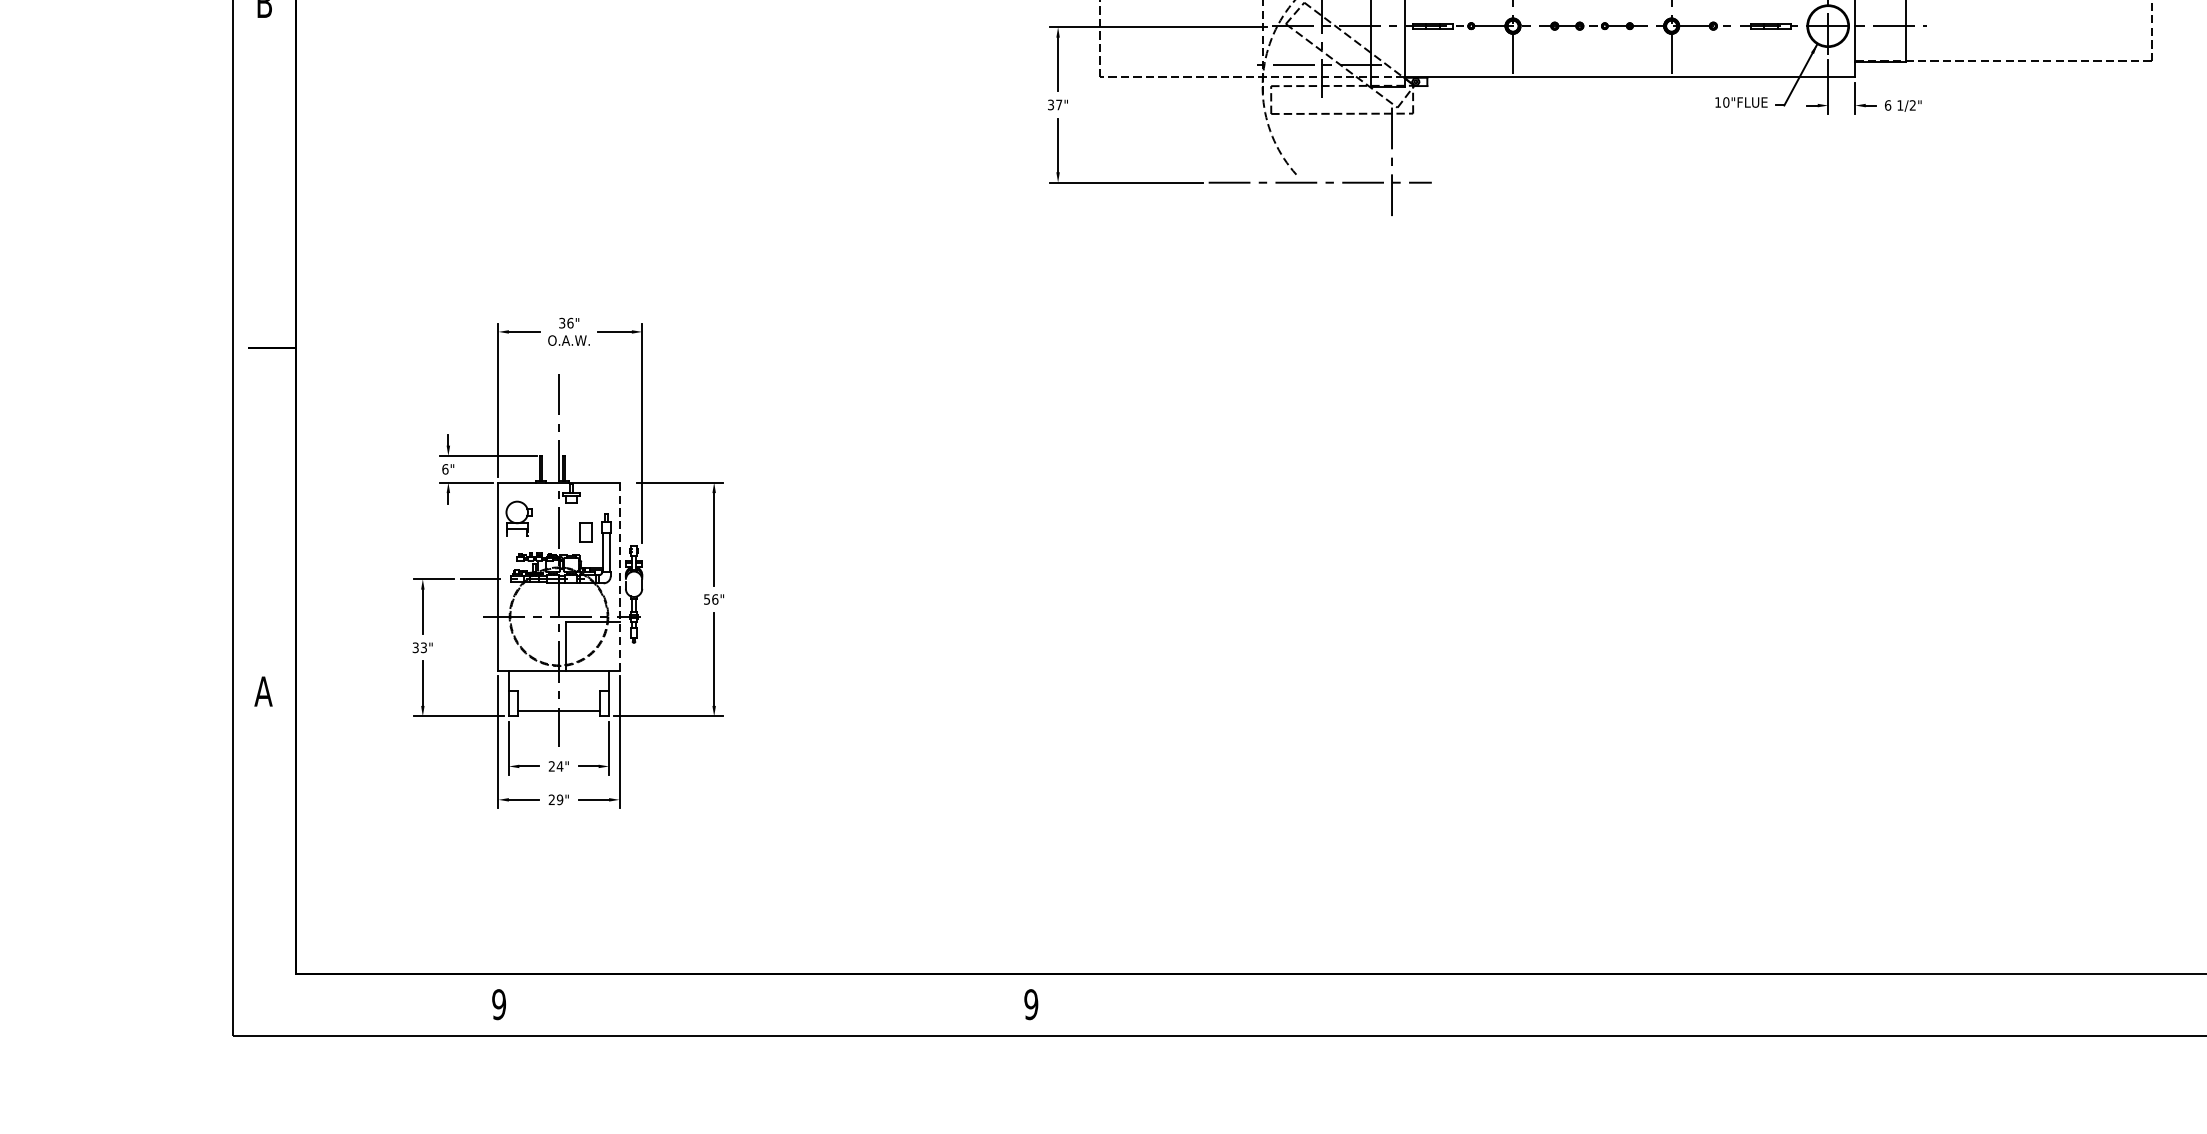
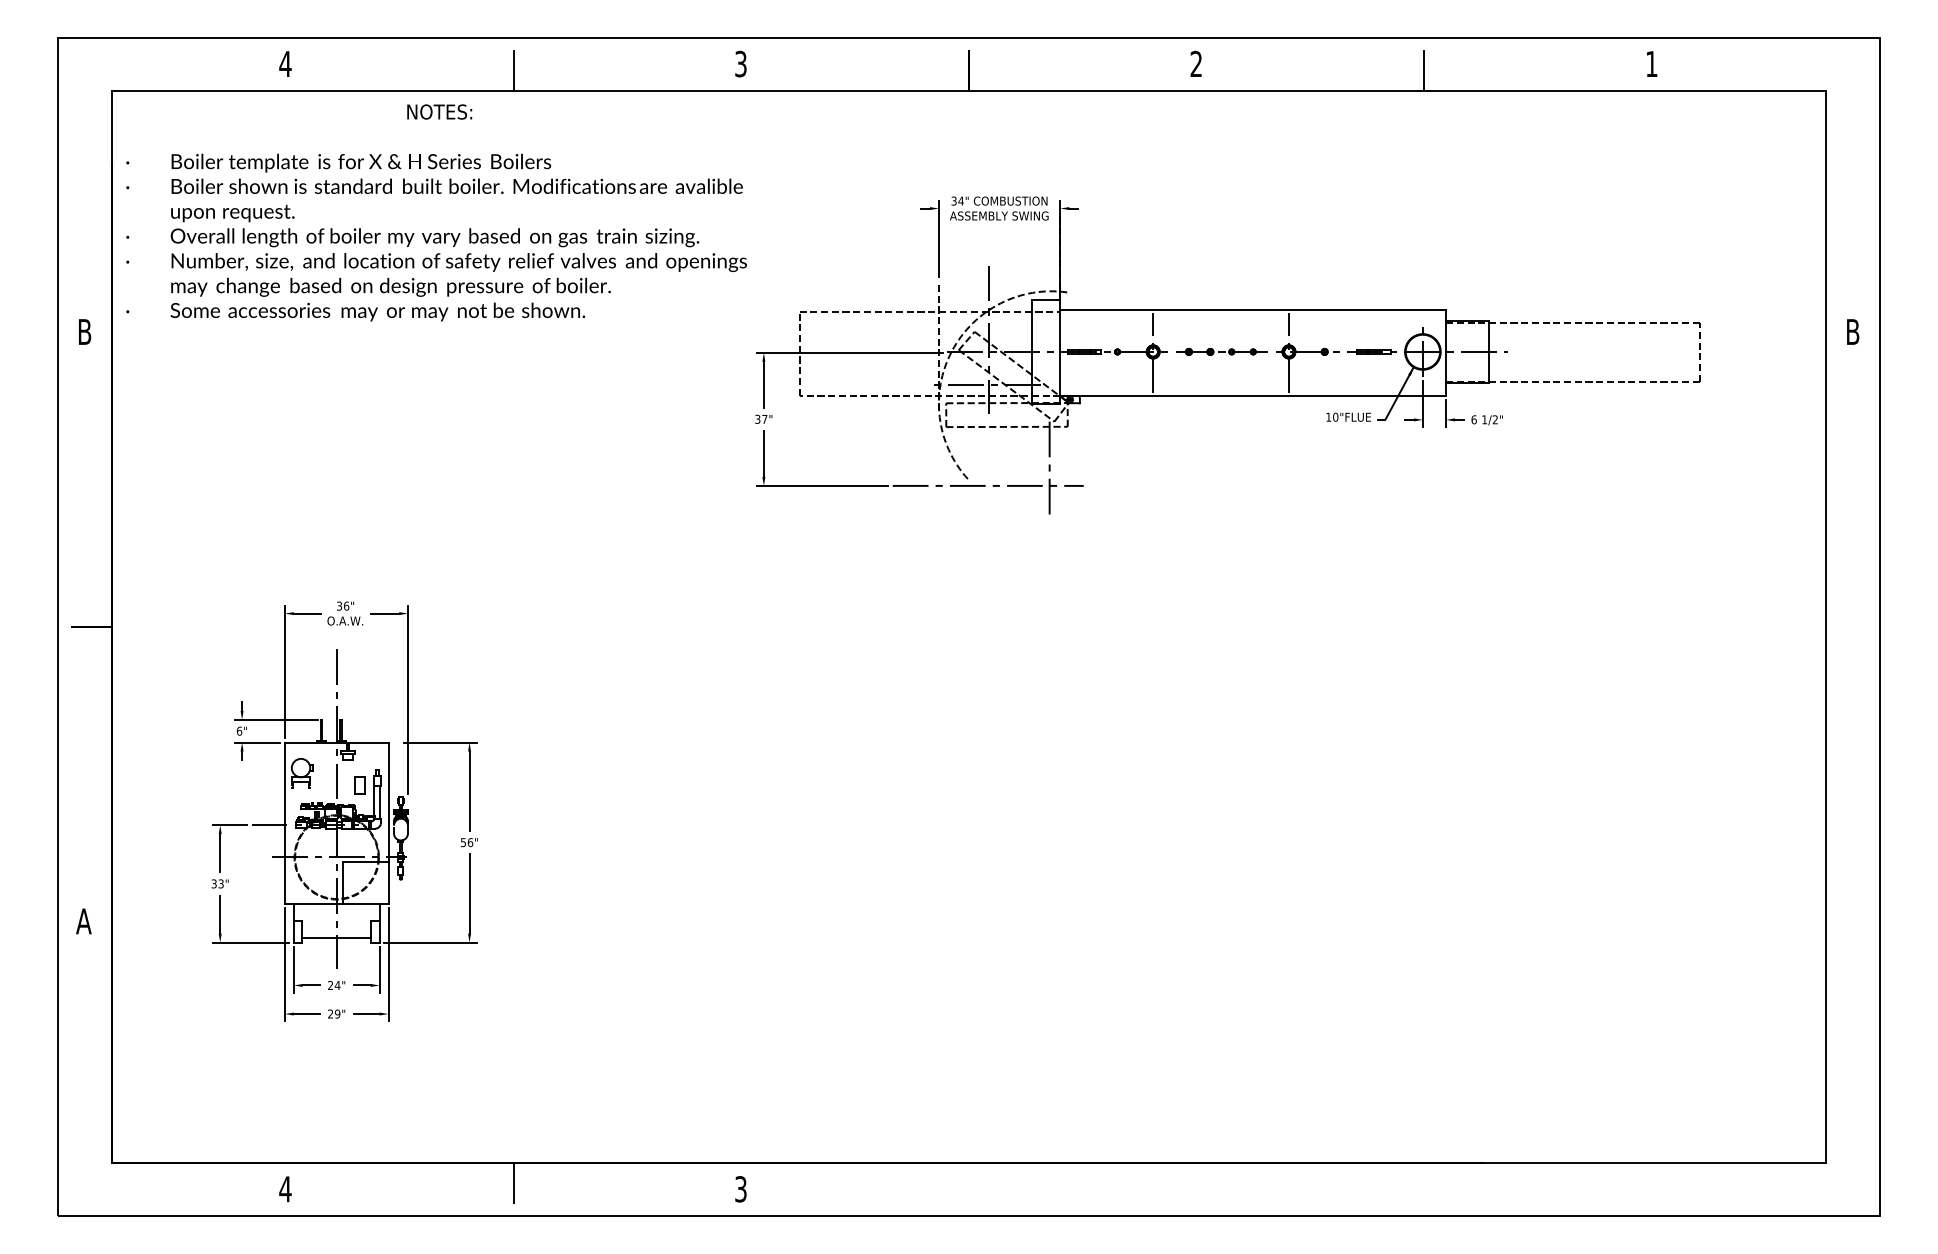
line: (619, 577) -> (388, 823), dashed -> solid
line: (765, 996) -> (513, 1182), added
text: (499, 1004) -> (285, 1189), 9 -> 4
text: (1030, 1004) -> (740, 1189), 9 -> 3

